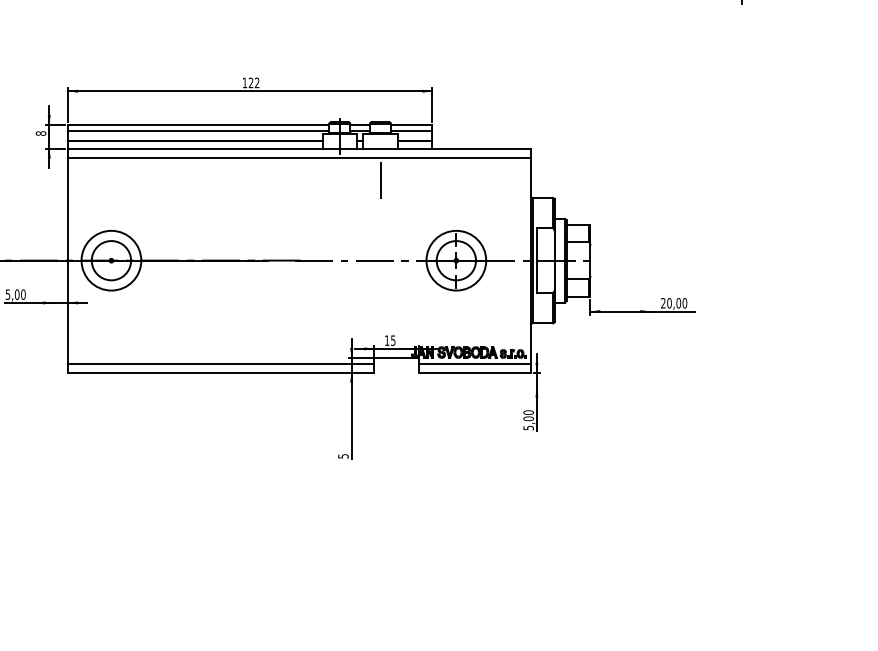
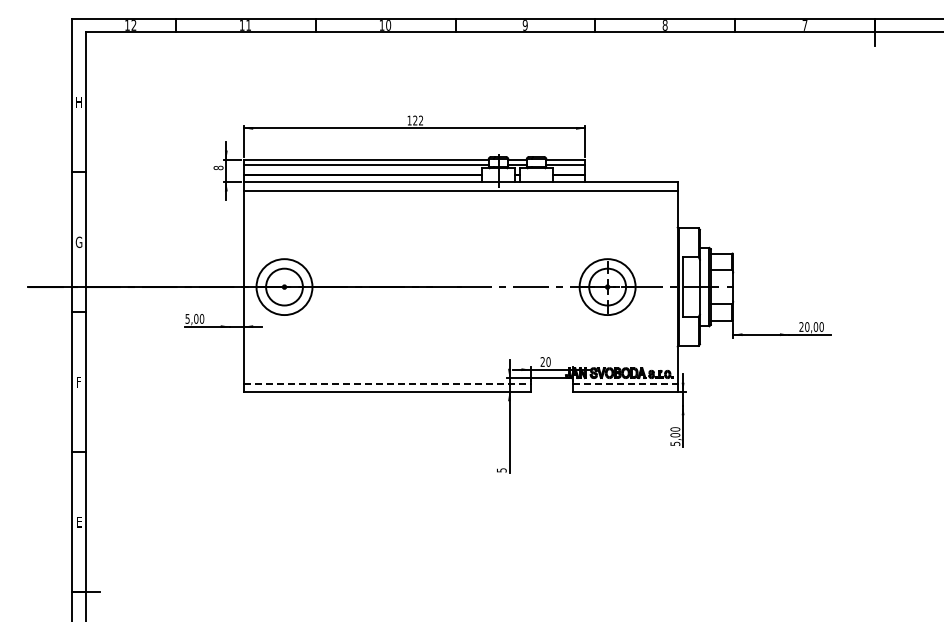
line: (380, 179) -> (536, 211), removed
text: (390, 340) -> (545, 361), 15 -> 20
line: (221, 363) -> (387, 383), solid -> dashed
line: (475, 363) -> (625, 383), solid -> dashed

